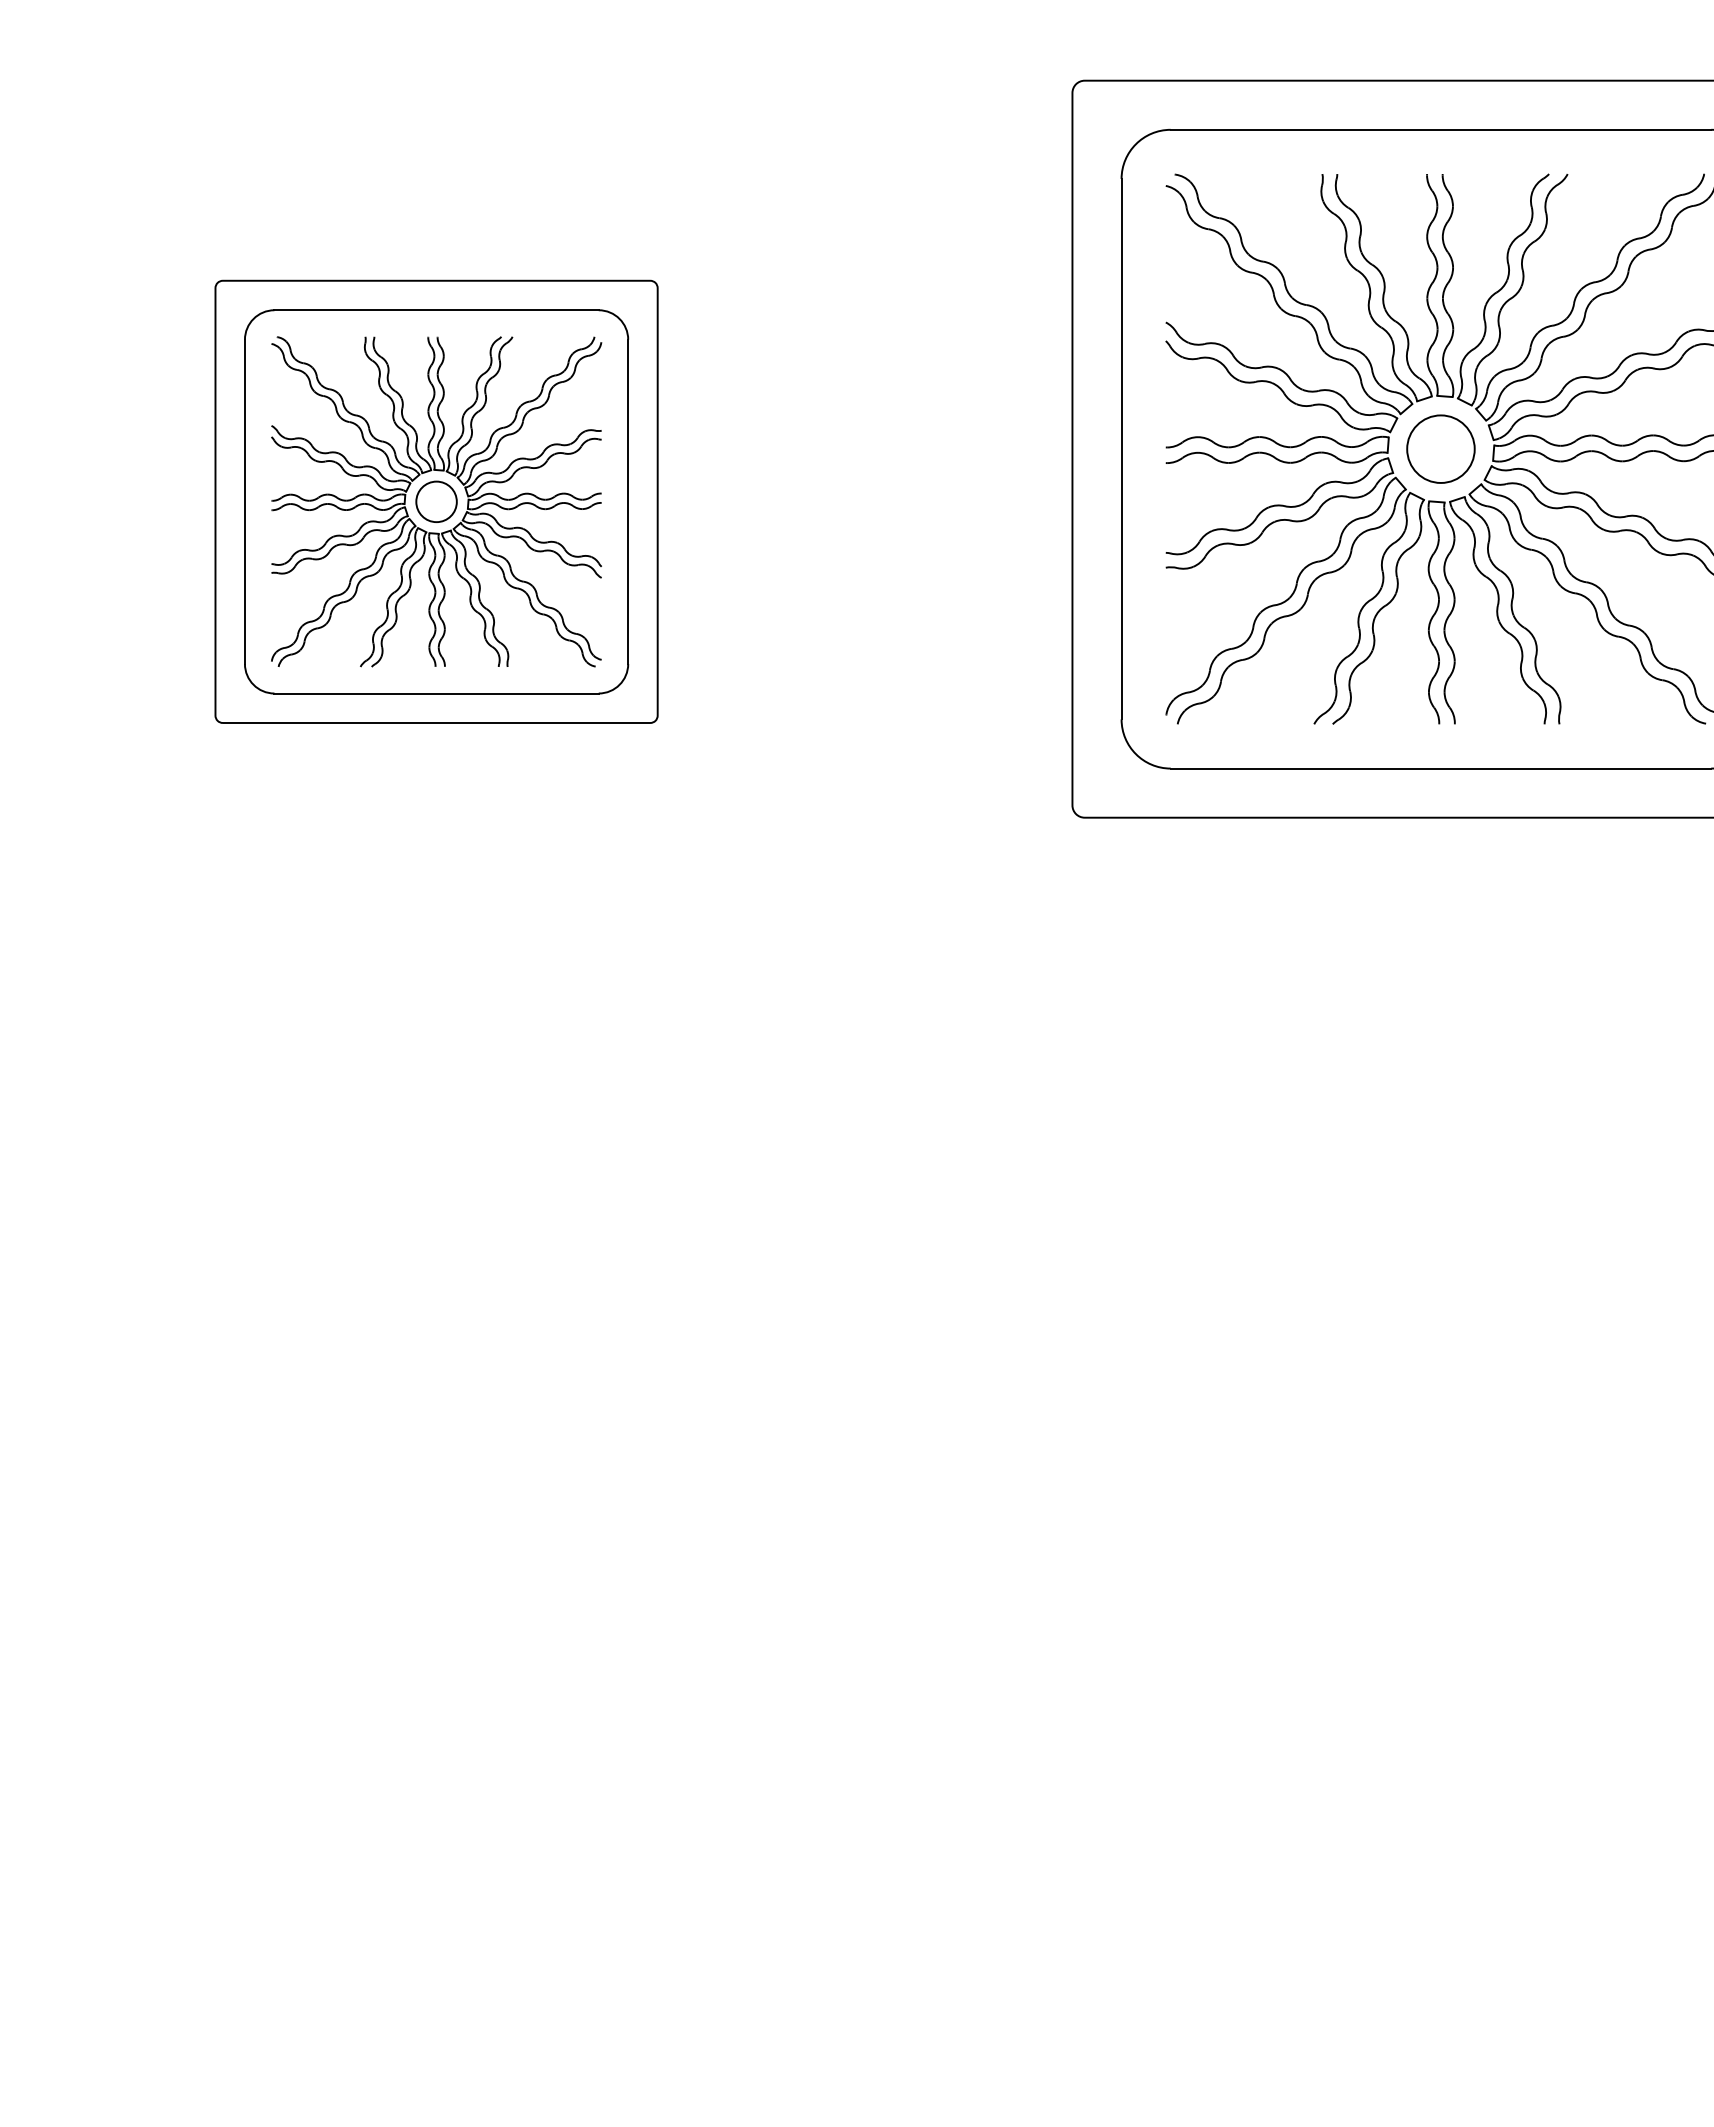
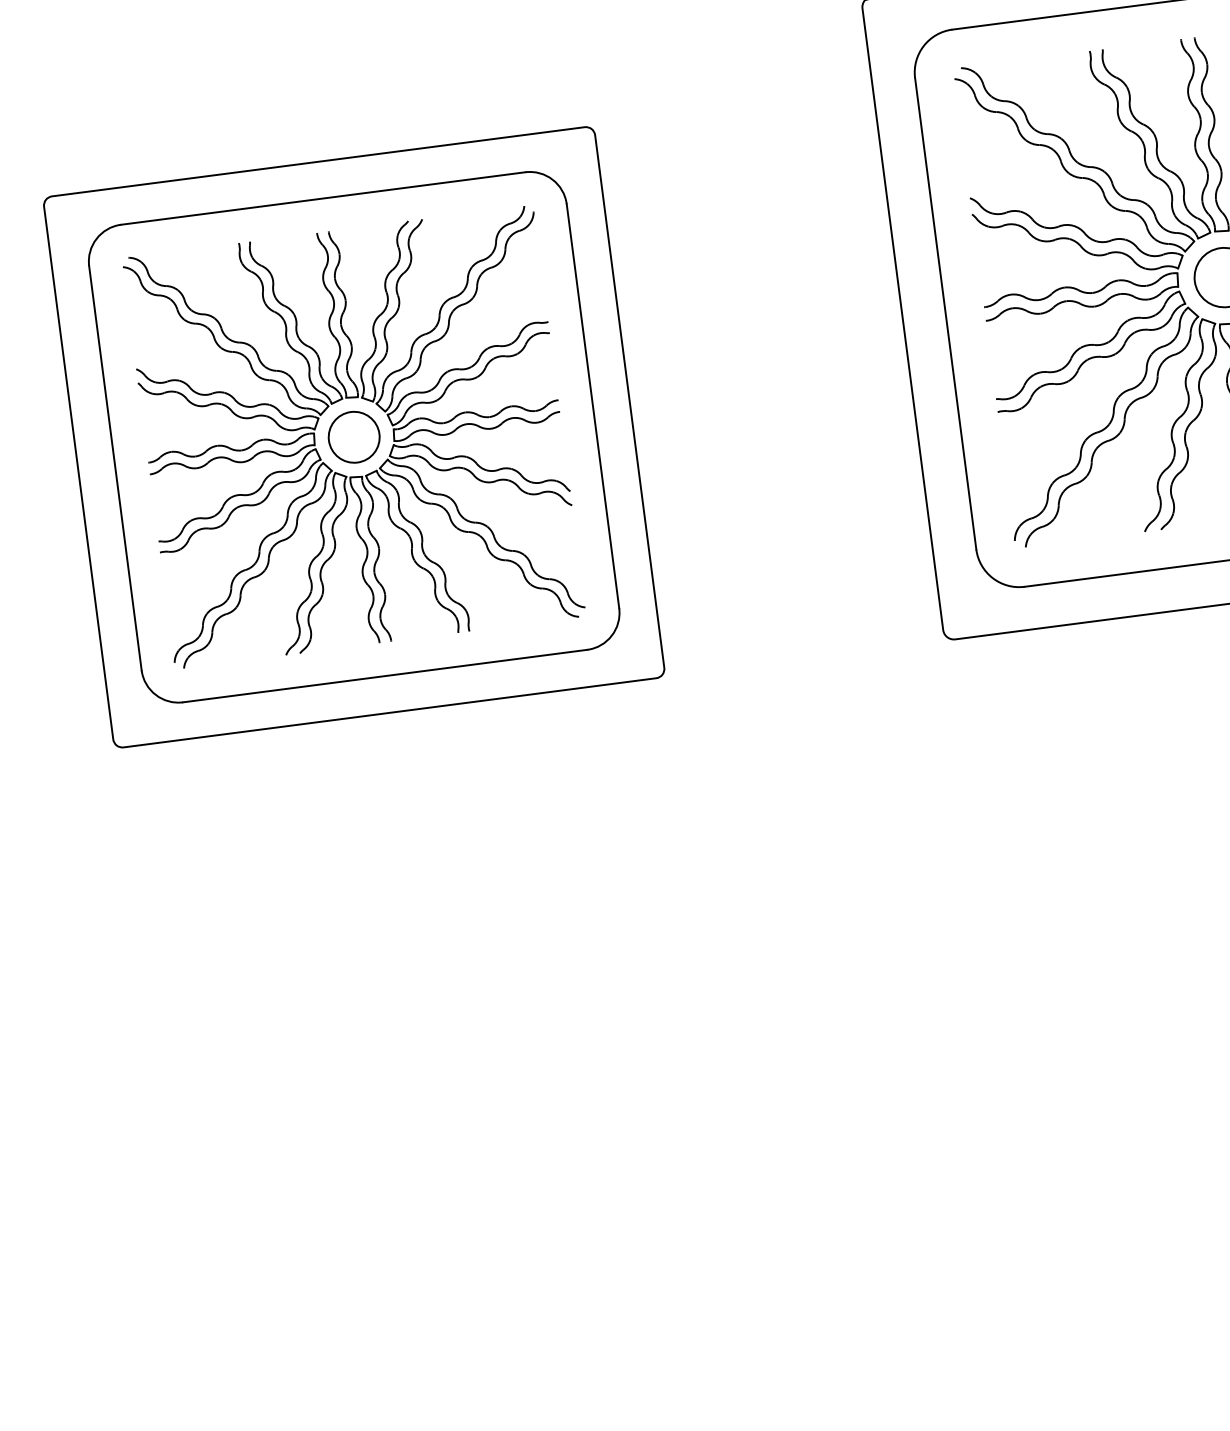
part: (436, 501) -> (354, 437), size x1.43

